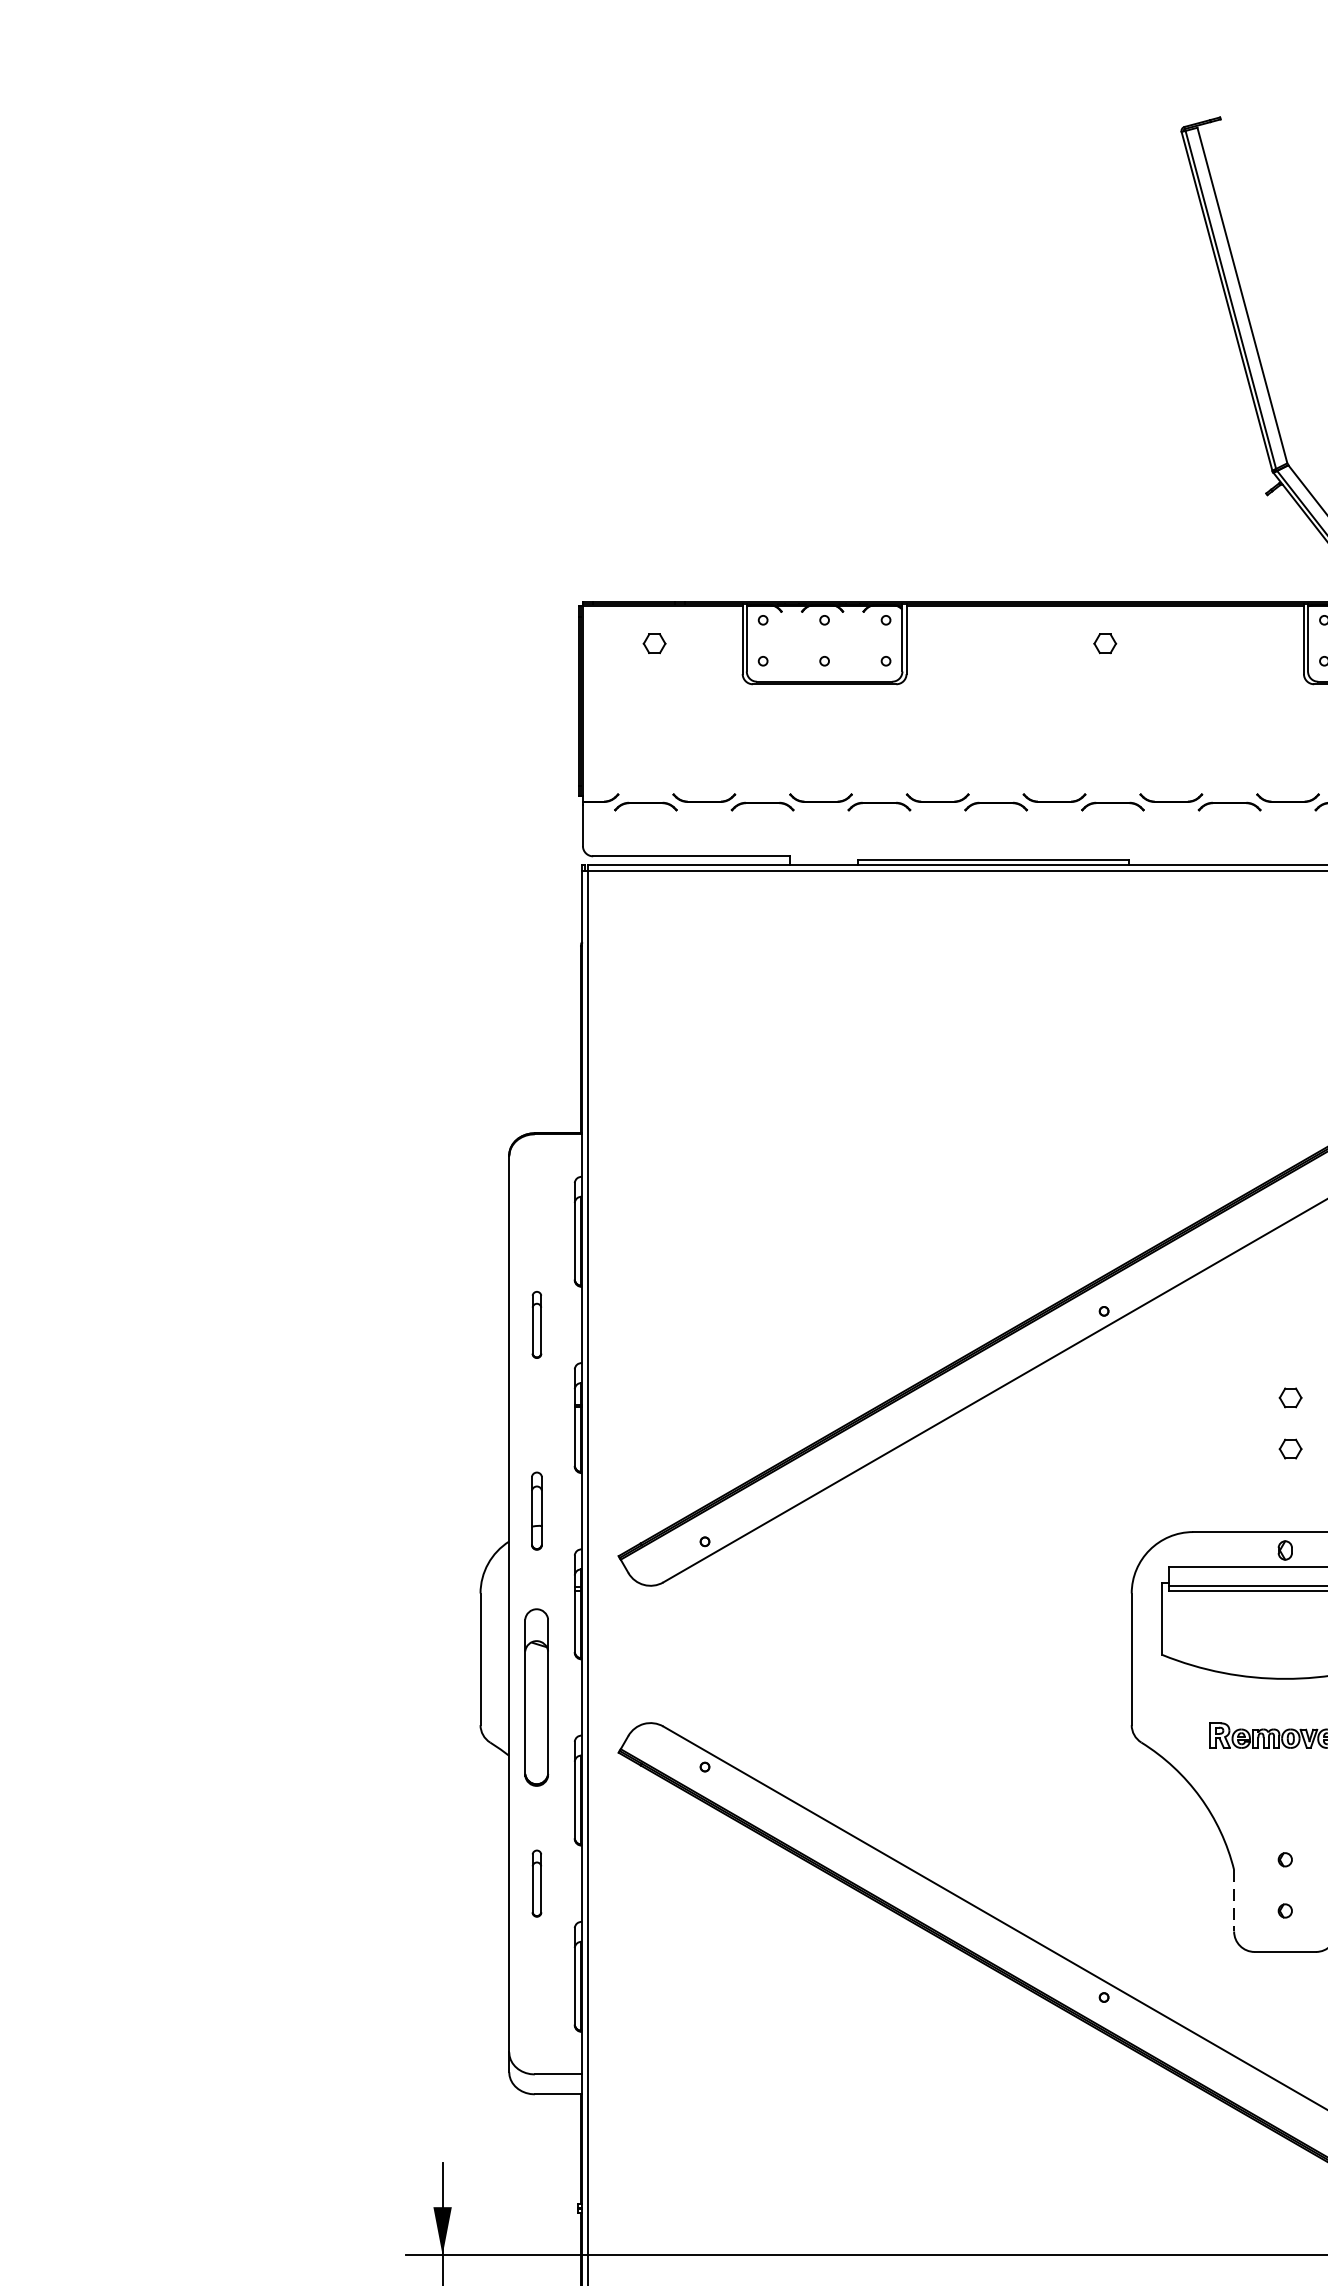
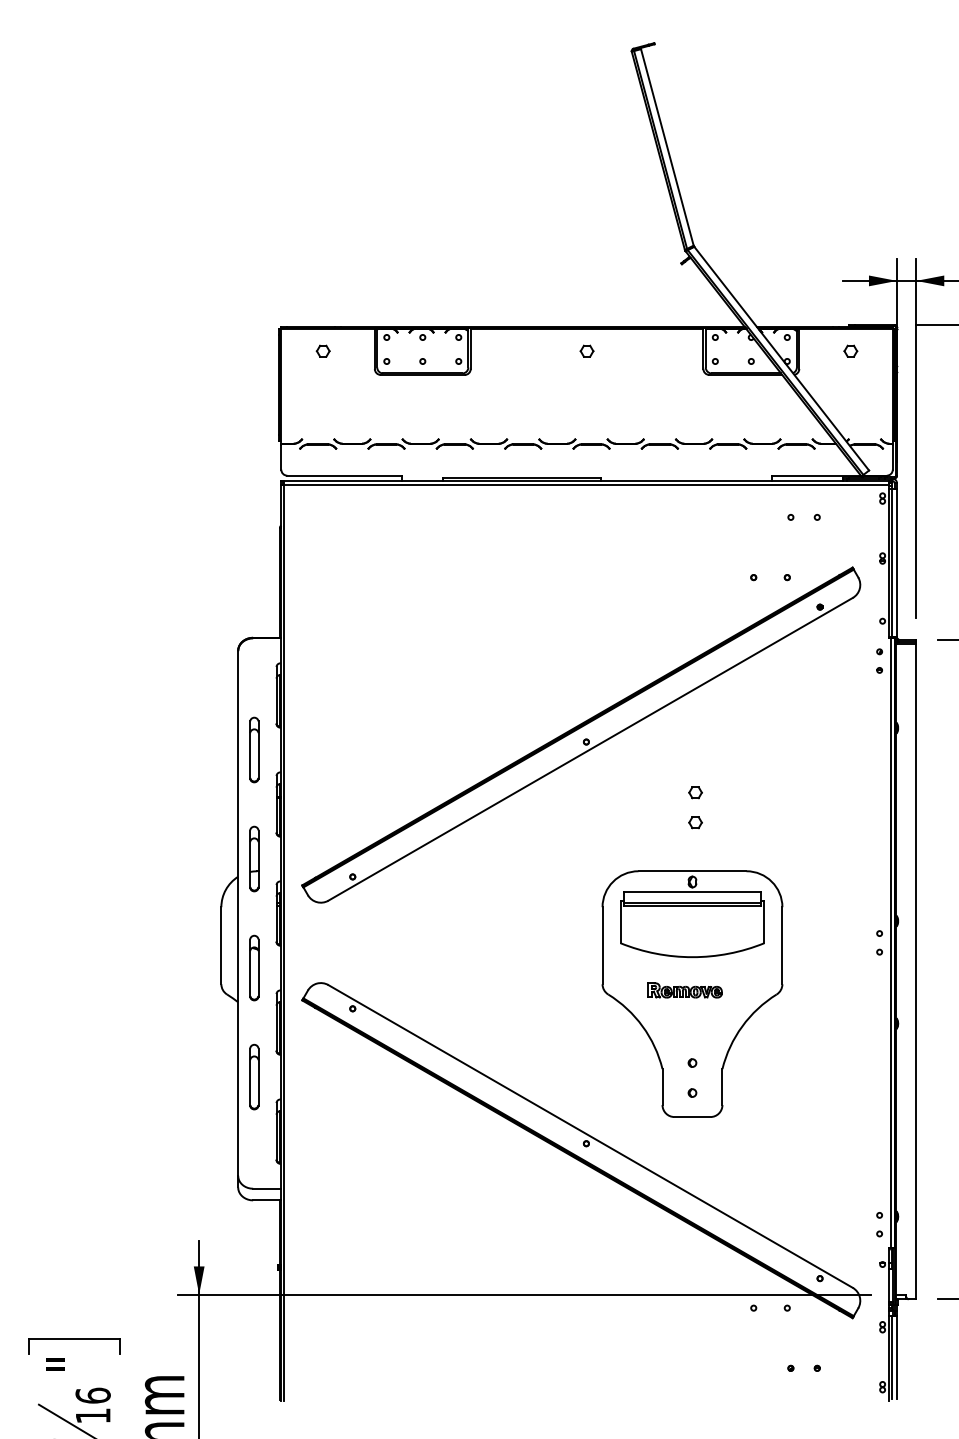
part: (537, 1324) -> (254, 749), size x1.67
part: (537, 1510) -> (254, 858), size x1.43
part: (537, 1696) -> (254, 967), size x0.62
part: (537, 1882) -> (254, 1076), size x1.67
line: (1234, 1901) -> (662, 1087), dashed -> solid

